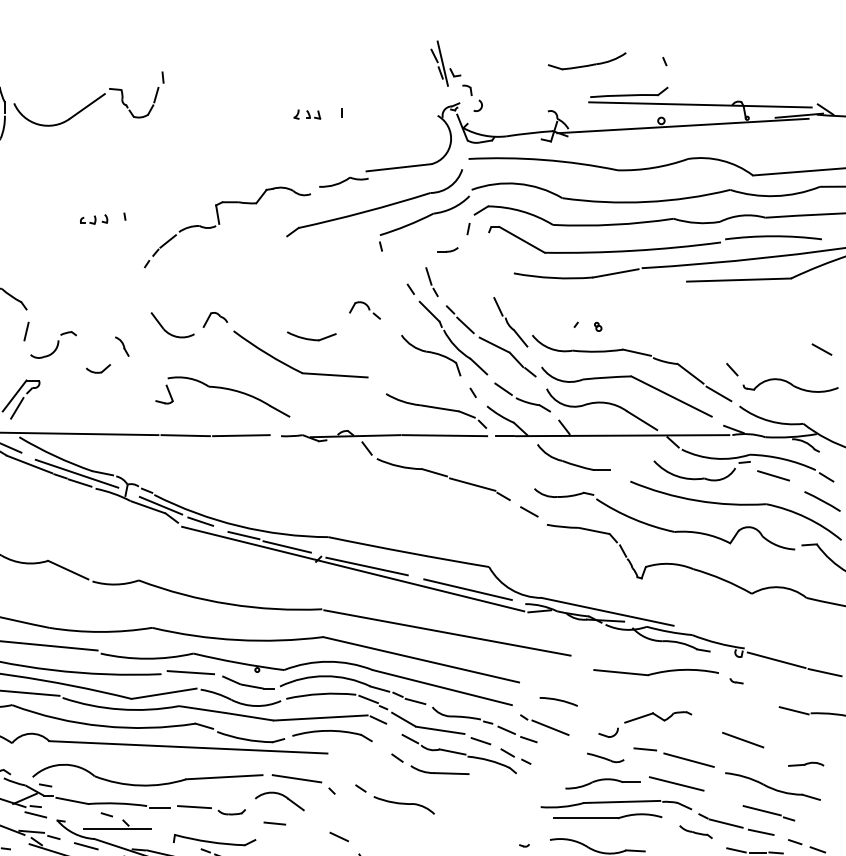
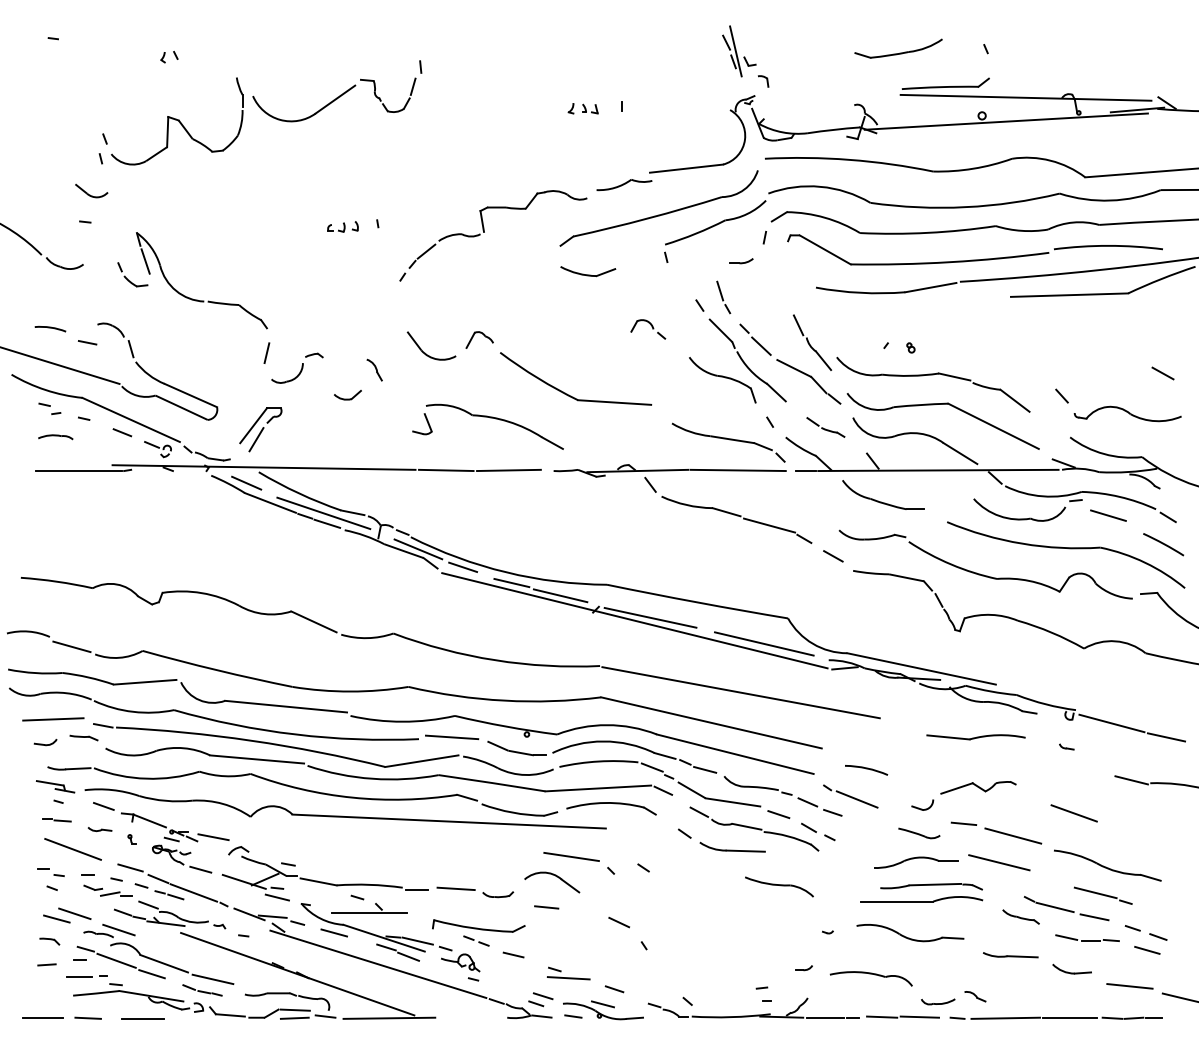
arc: (480, 103) -> (778, 96), removed
part: (311, 336) -> (588, 271), moved
line: (718, 393) -> (1046, 423), removed
part: (522, 397) -> (825, 427), size x0.6
part: (655, 672) -> (975, 737), size x0.7
part: (806, 764) -> (1145, 840), removed
part: (147, 784) -> (403, 863), removed
part: (404, 804) -> (779, 886), moved
part: (616, 804) -> (931, 886), size x0.6

